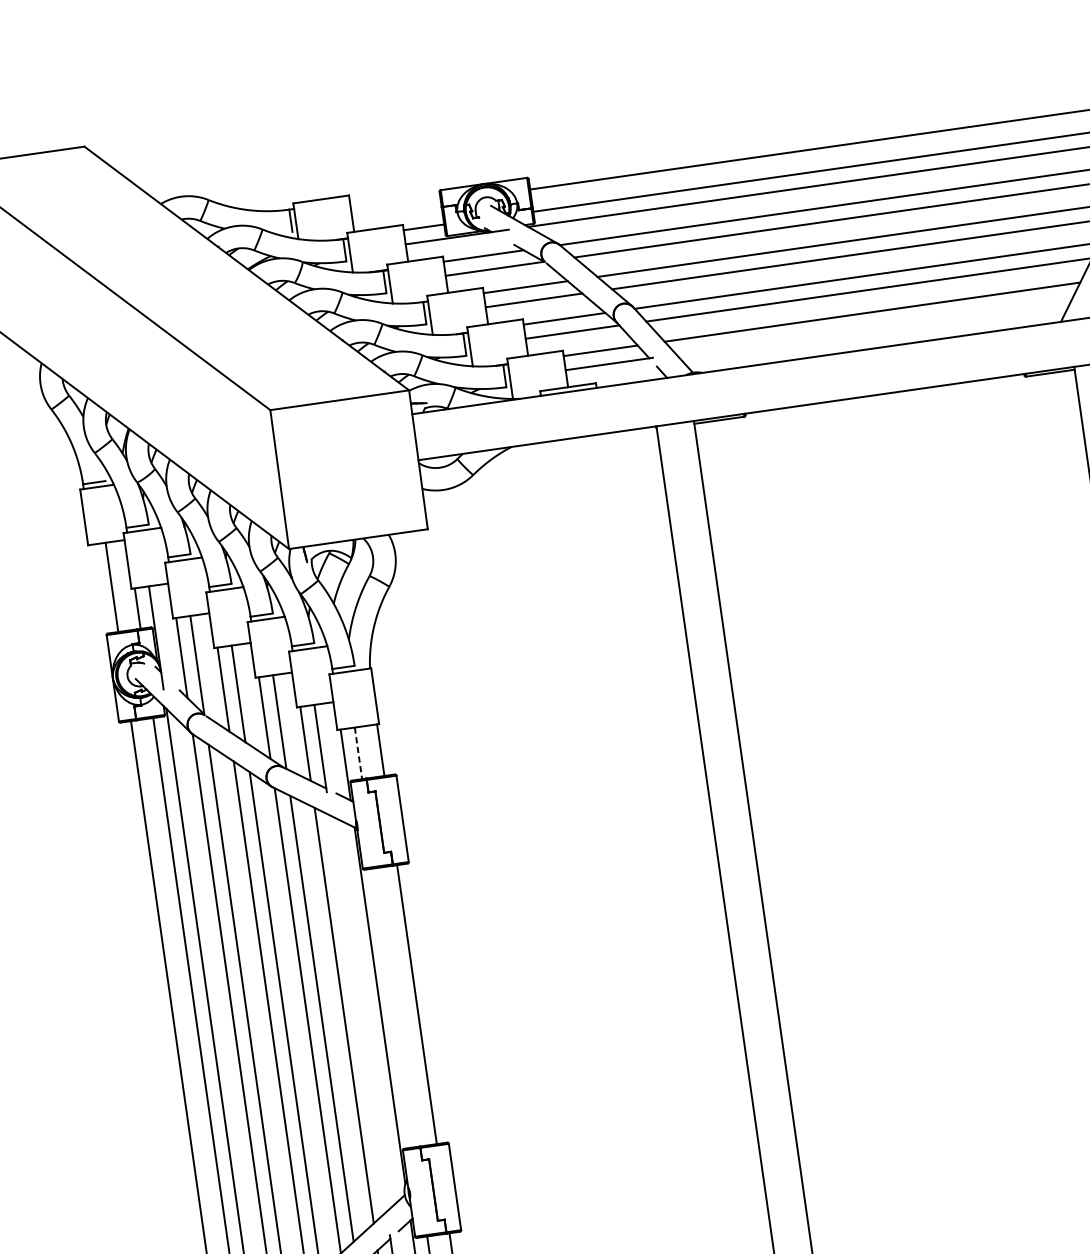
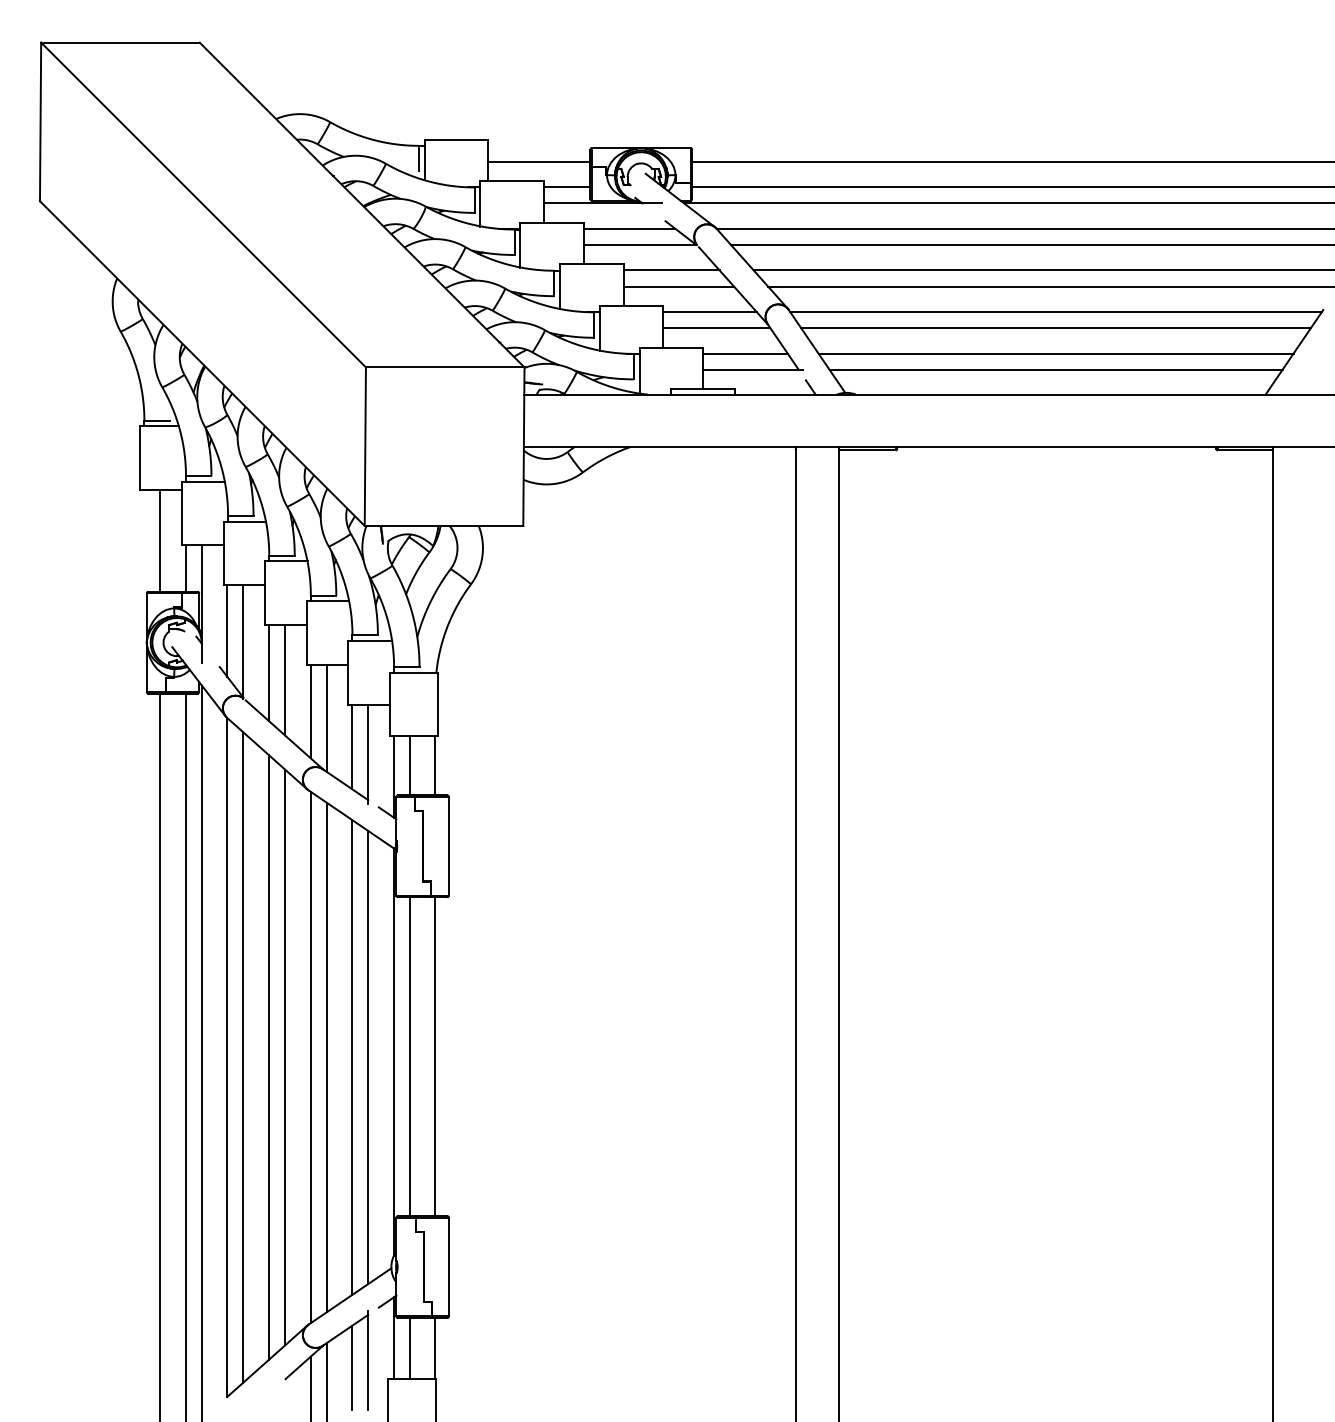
line: (396, 208) -> (539, 161), added
line: (873, 326) -> (1055, 369), added
line: (358, 753) -> (409, 766), dashed -> solid
line: (394, 1007) -> (409, 1056), added
line: (358, 1013) -> (368, 1057), added

